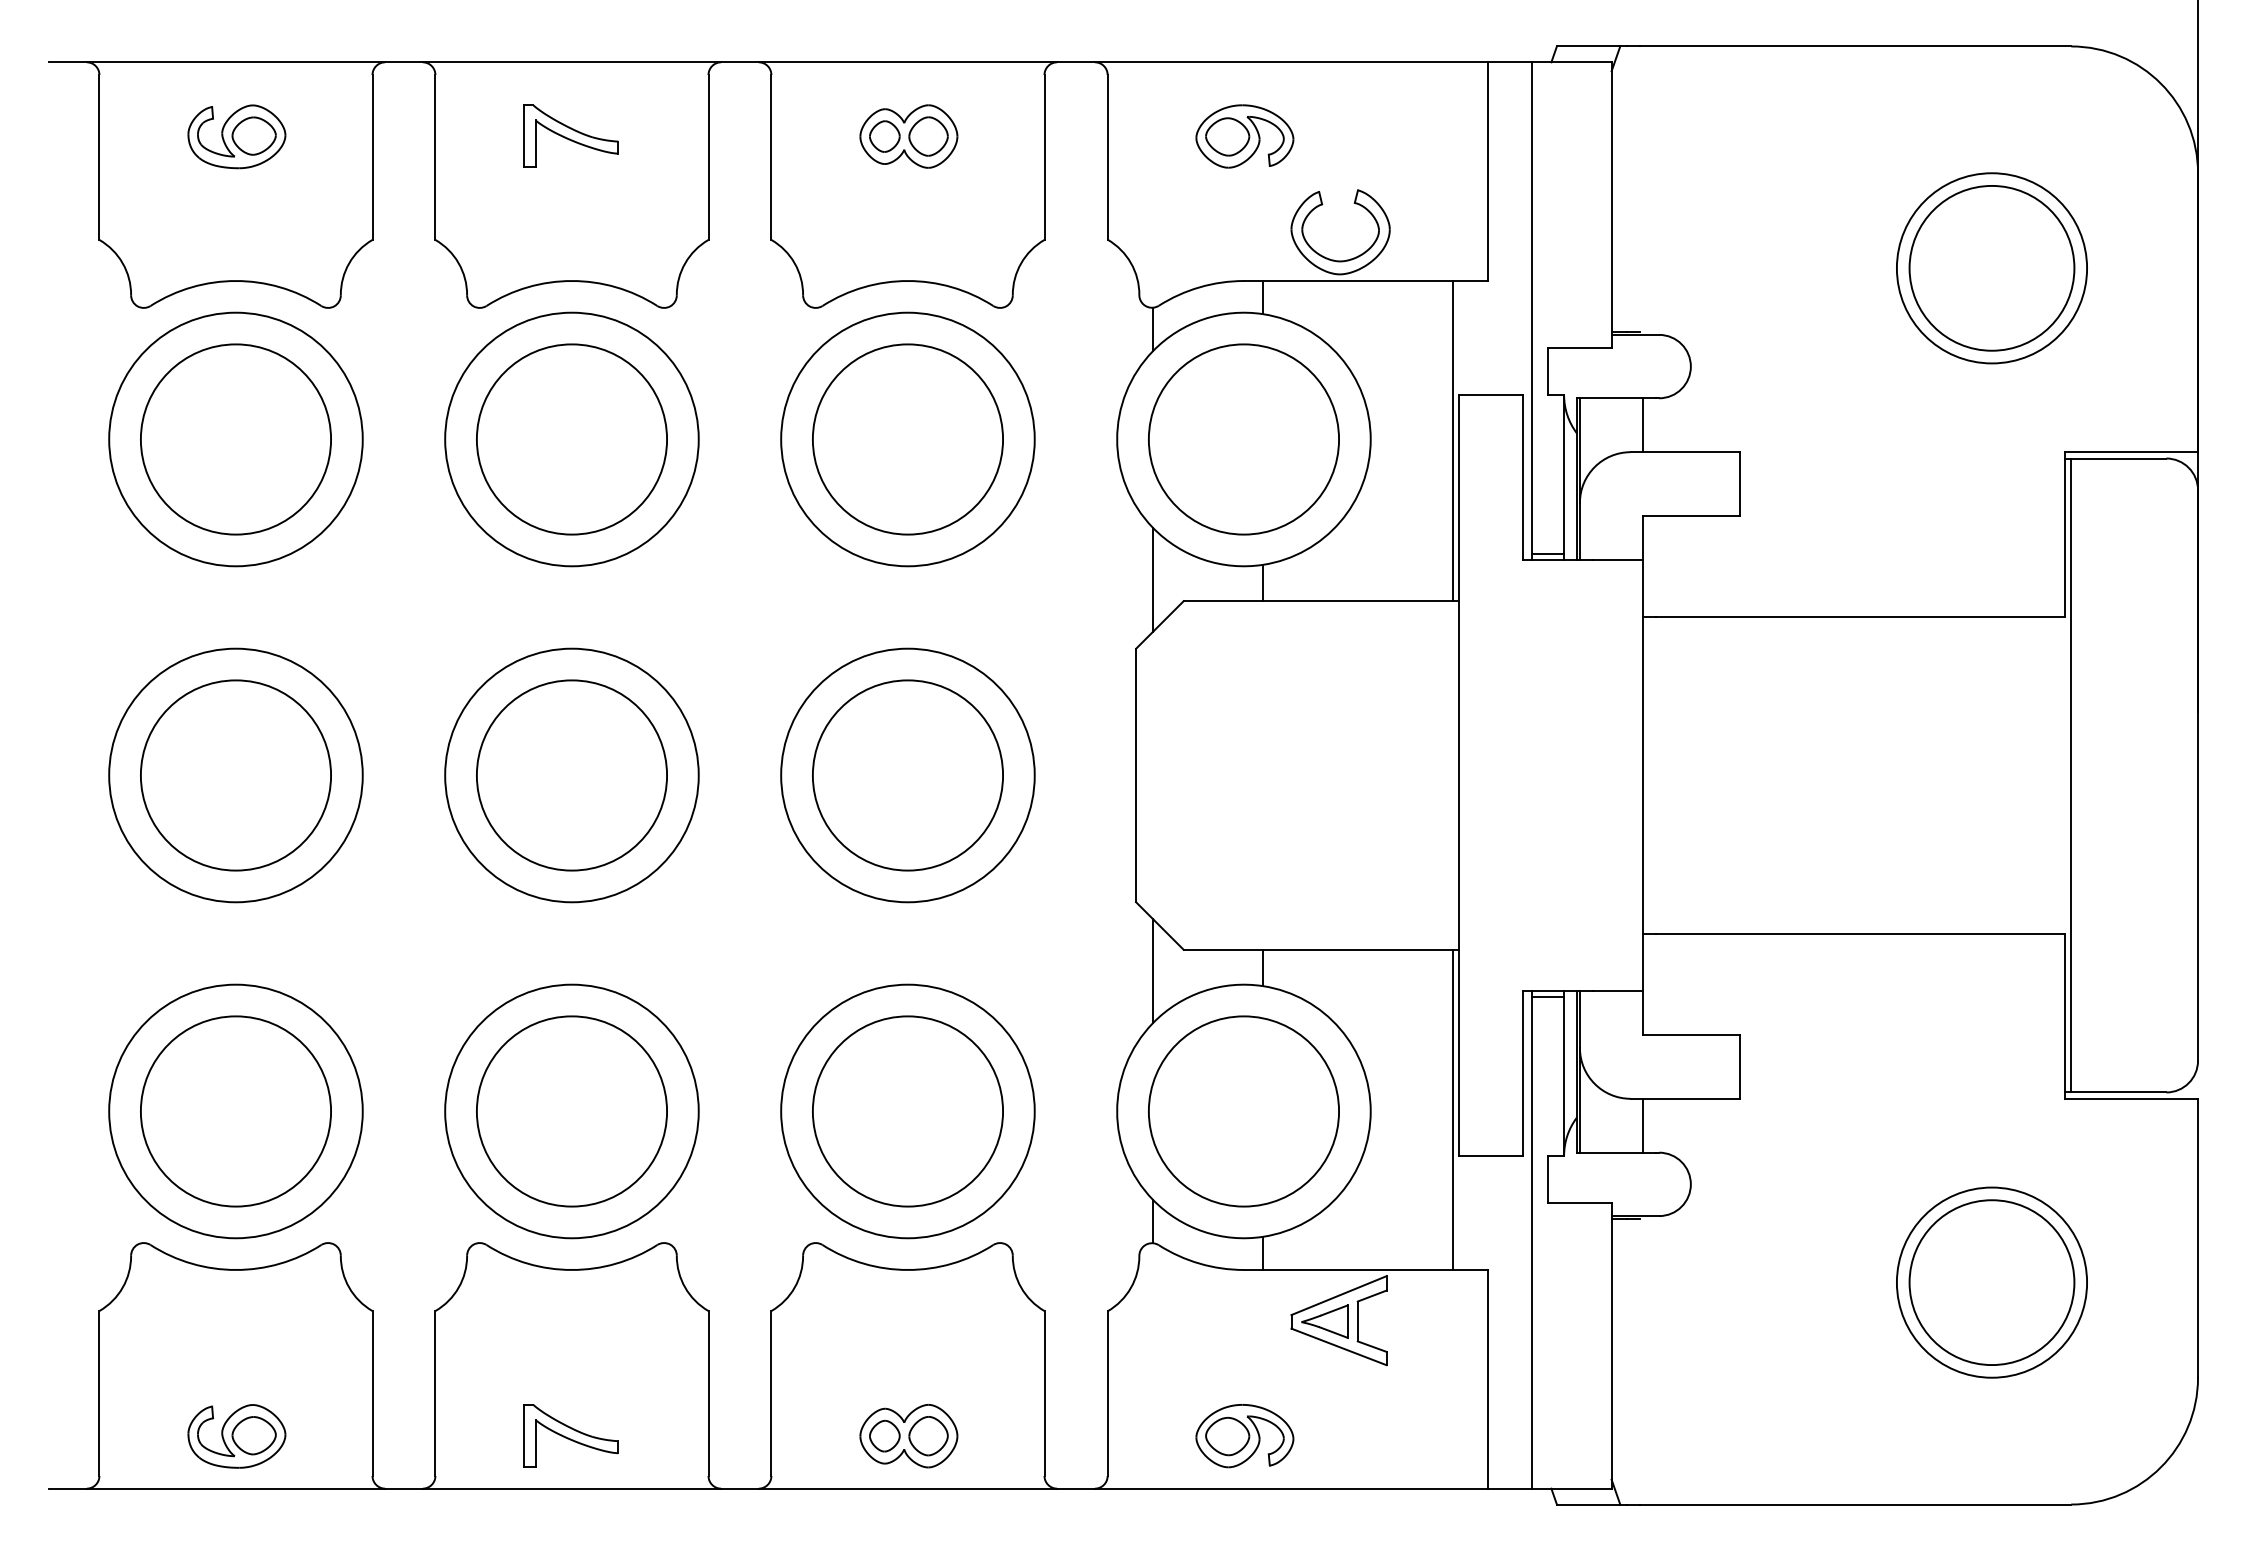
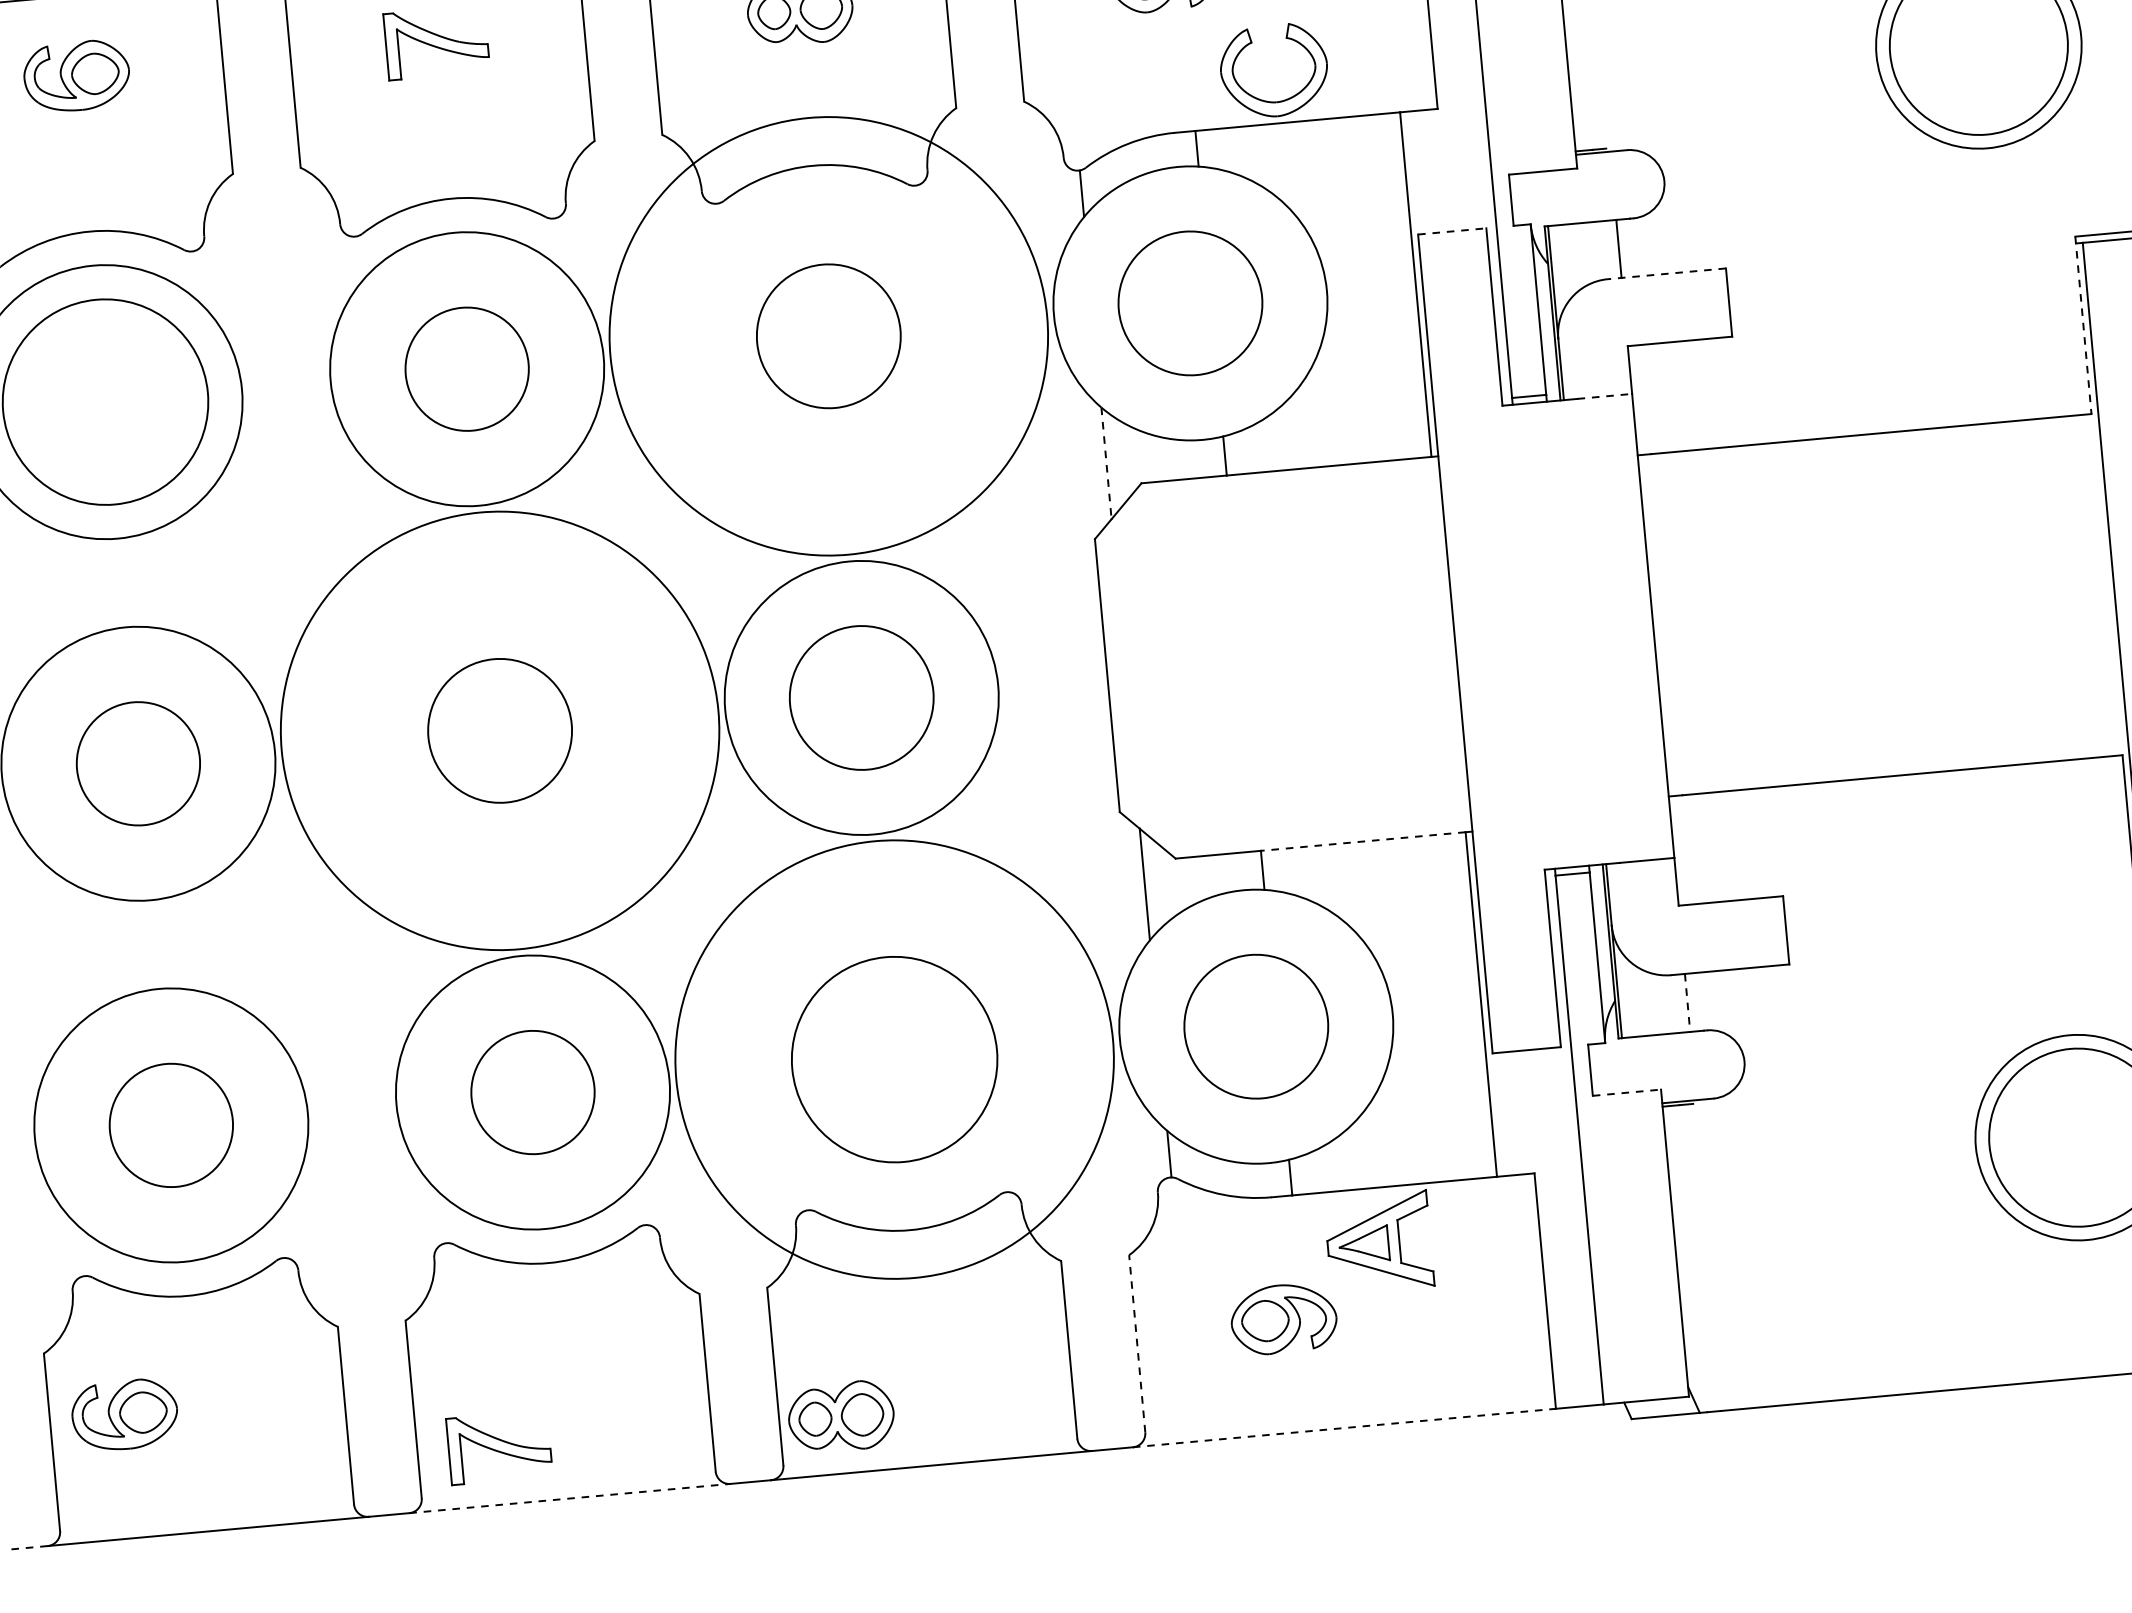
line: (1491, 395) -> (1452, 231), solid -> dashed
circle: (571, 439) -> (466, 369), size x0.6
circle: (907, 439) -> (828, 336), size x0.7
circle: (907, 439) -> (828, 336), size x1.6
circle: (1243, 439) -> (1189, 303), size x0.7
line: (1685, 452) -> (1667, 274), solid -> dashed
line: (2064, 535) -> (2083, 326), solid -> dashed
line: (1618, 559) -> (1605, 395), solid -> dashed
line: (1153, 579) -> (1106, 462), solid -> dashed
circle: (235, 775) -> (137, 763), size x0.6
circle: (571, 775) -> (499, 730), size x0.7
circle: (571, 775) -> (499, 730), size x1.6
circle: (907, 775) -> (861, 698), size x0.7
line: (1357, 949) -> (1362, 841), solid -> dashed
circle: (235, 1111) -> (170, 1125), size x0.6
circle: (571, 1111) -> (532, 1092), size x0.6
circle: (907, 1111) -> (894, 1059), size x1.6
circle: (1243, 1111) -> (1255, 1026), size x0.7
line: (1643, 1125) -> (1687, 1002), solid -> dashed
line: (1579, 1203) -> (1626, 1092), solid -> dashed
line: (1107, 1393) -> (1137, 1343), solid -> dashed
part: (570, 1435) -> (498, 1447), moved
part: (236, 1436) -> (124, 1415), moved
part: (908, 1436) -> (840, 1417), moved
part: (1244, 1436) -> (1283, 1319), moved
line: (67, 1488) -> (26, 1547), solid -> dashed
line: (572, 1488) -> (570, 1498), solid -> dashed
line: (1291, 1488) -> (1344, 1427), solid -> dashed

